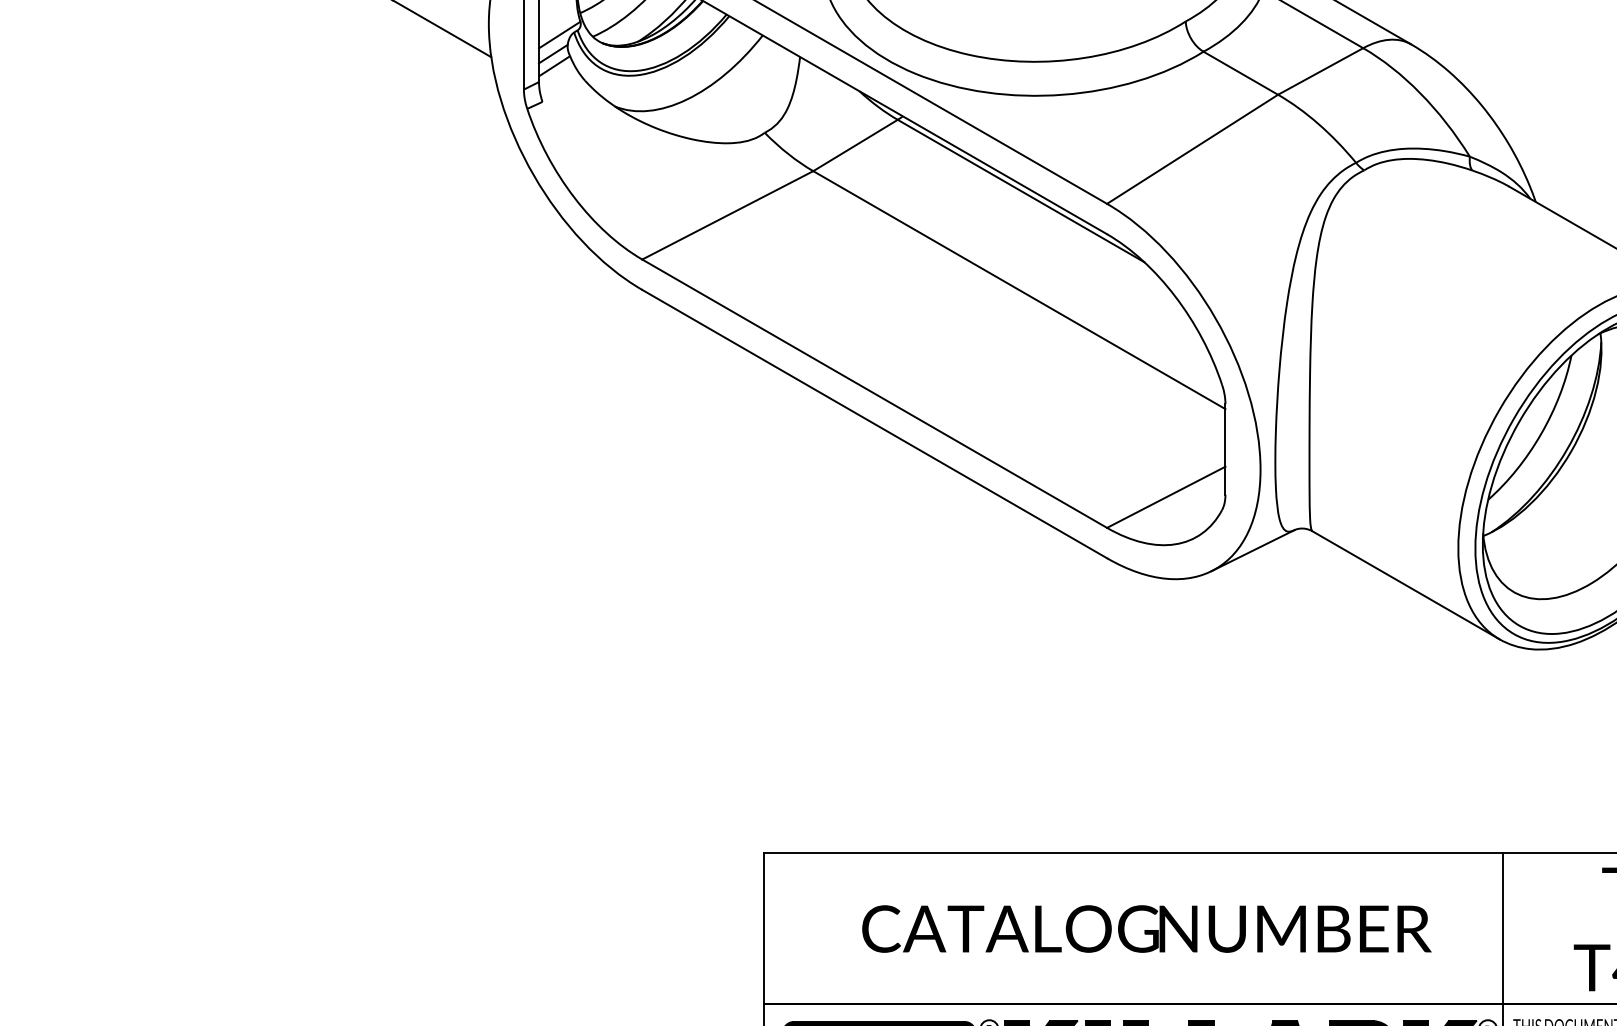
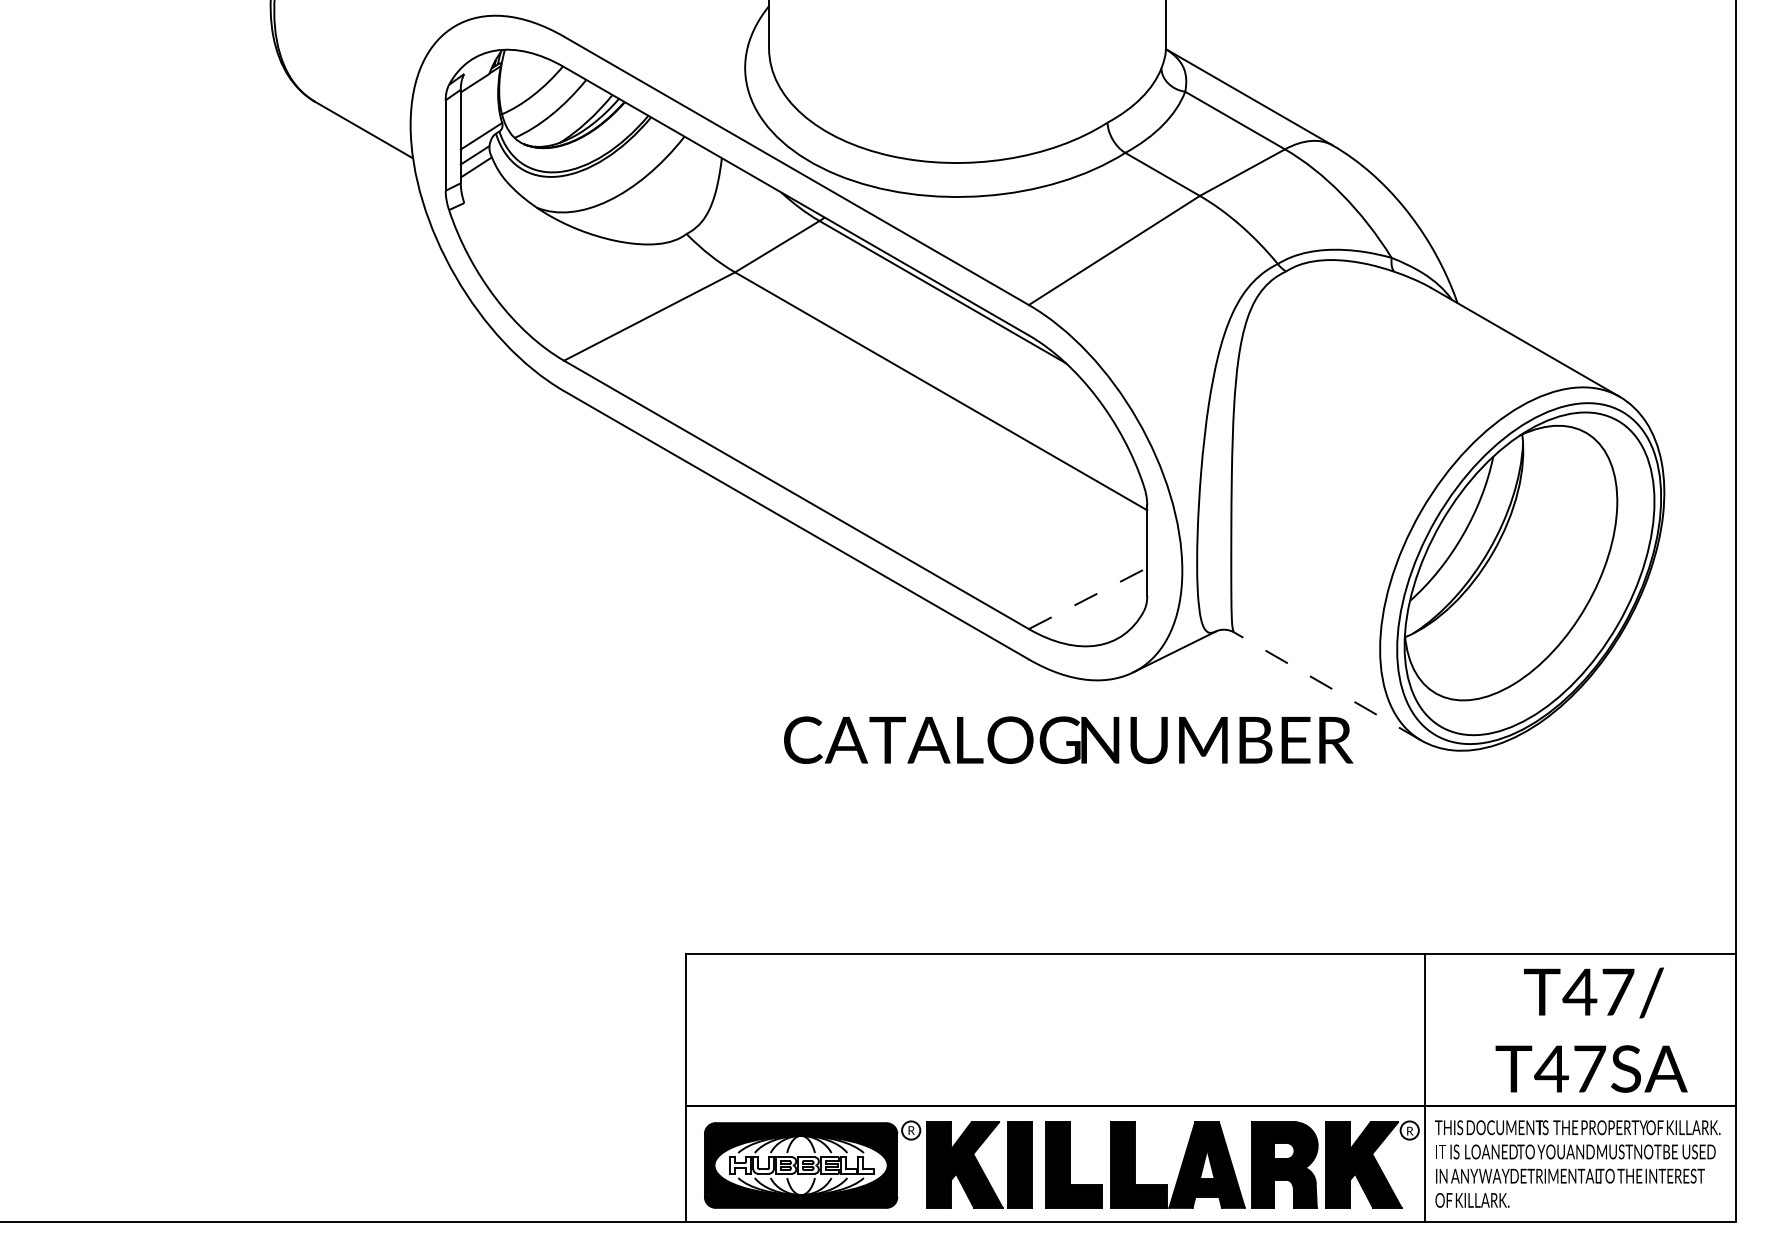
line: (1166, 497) -> (1088, 598), solid -> dashed
line: (1405, 585) -> (1327, 686), solid -> dashed
text: (1146, 929) -> (1068, 740), moved

